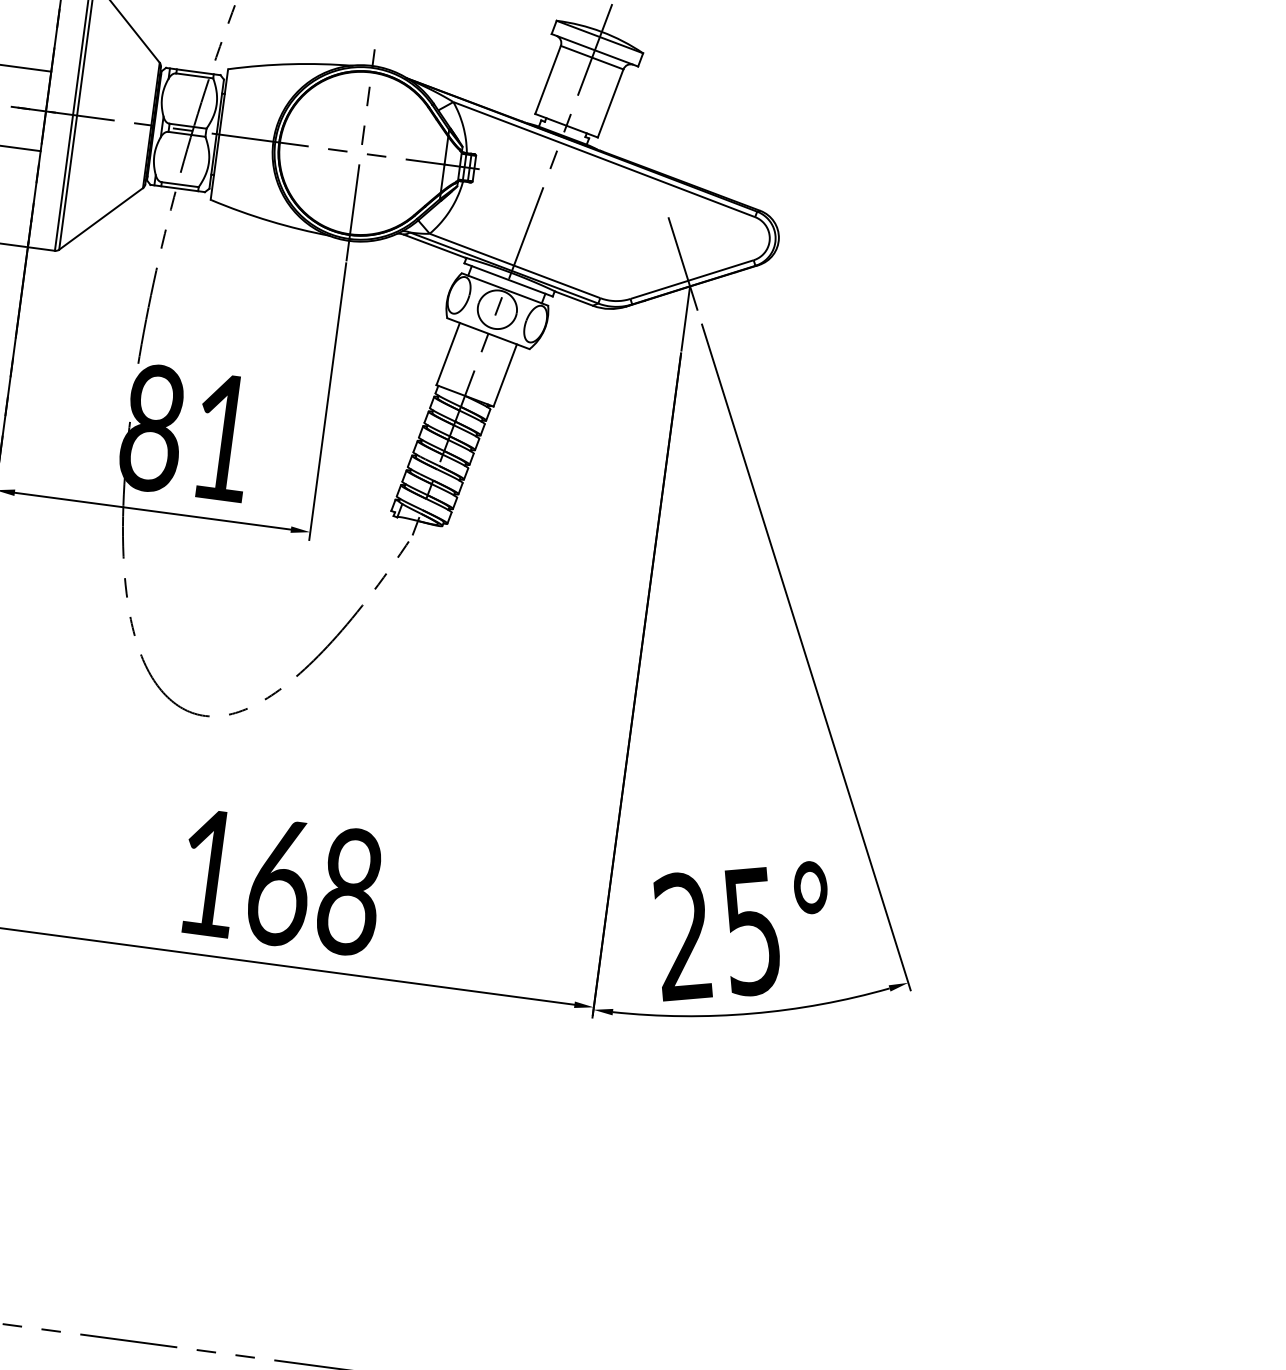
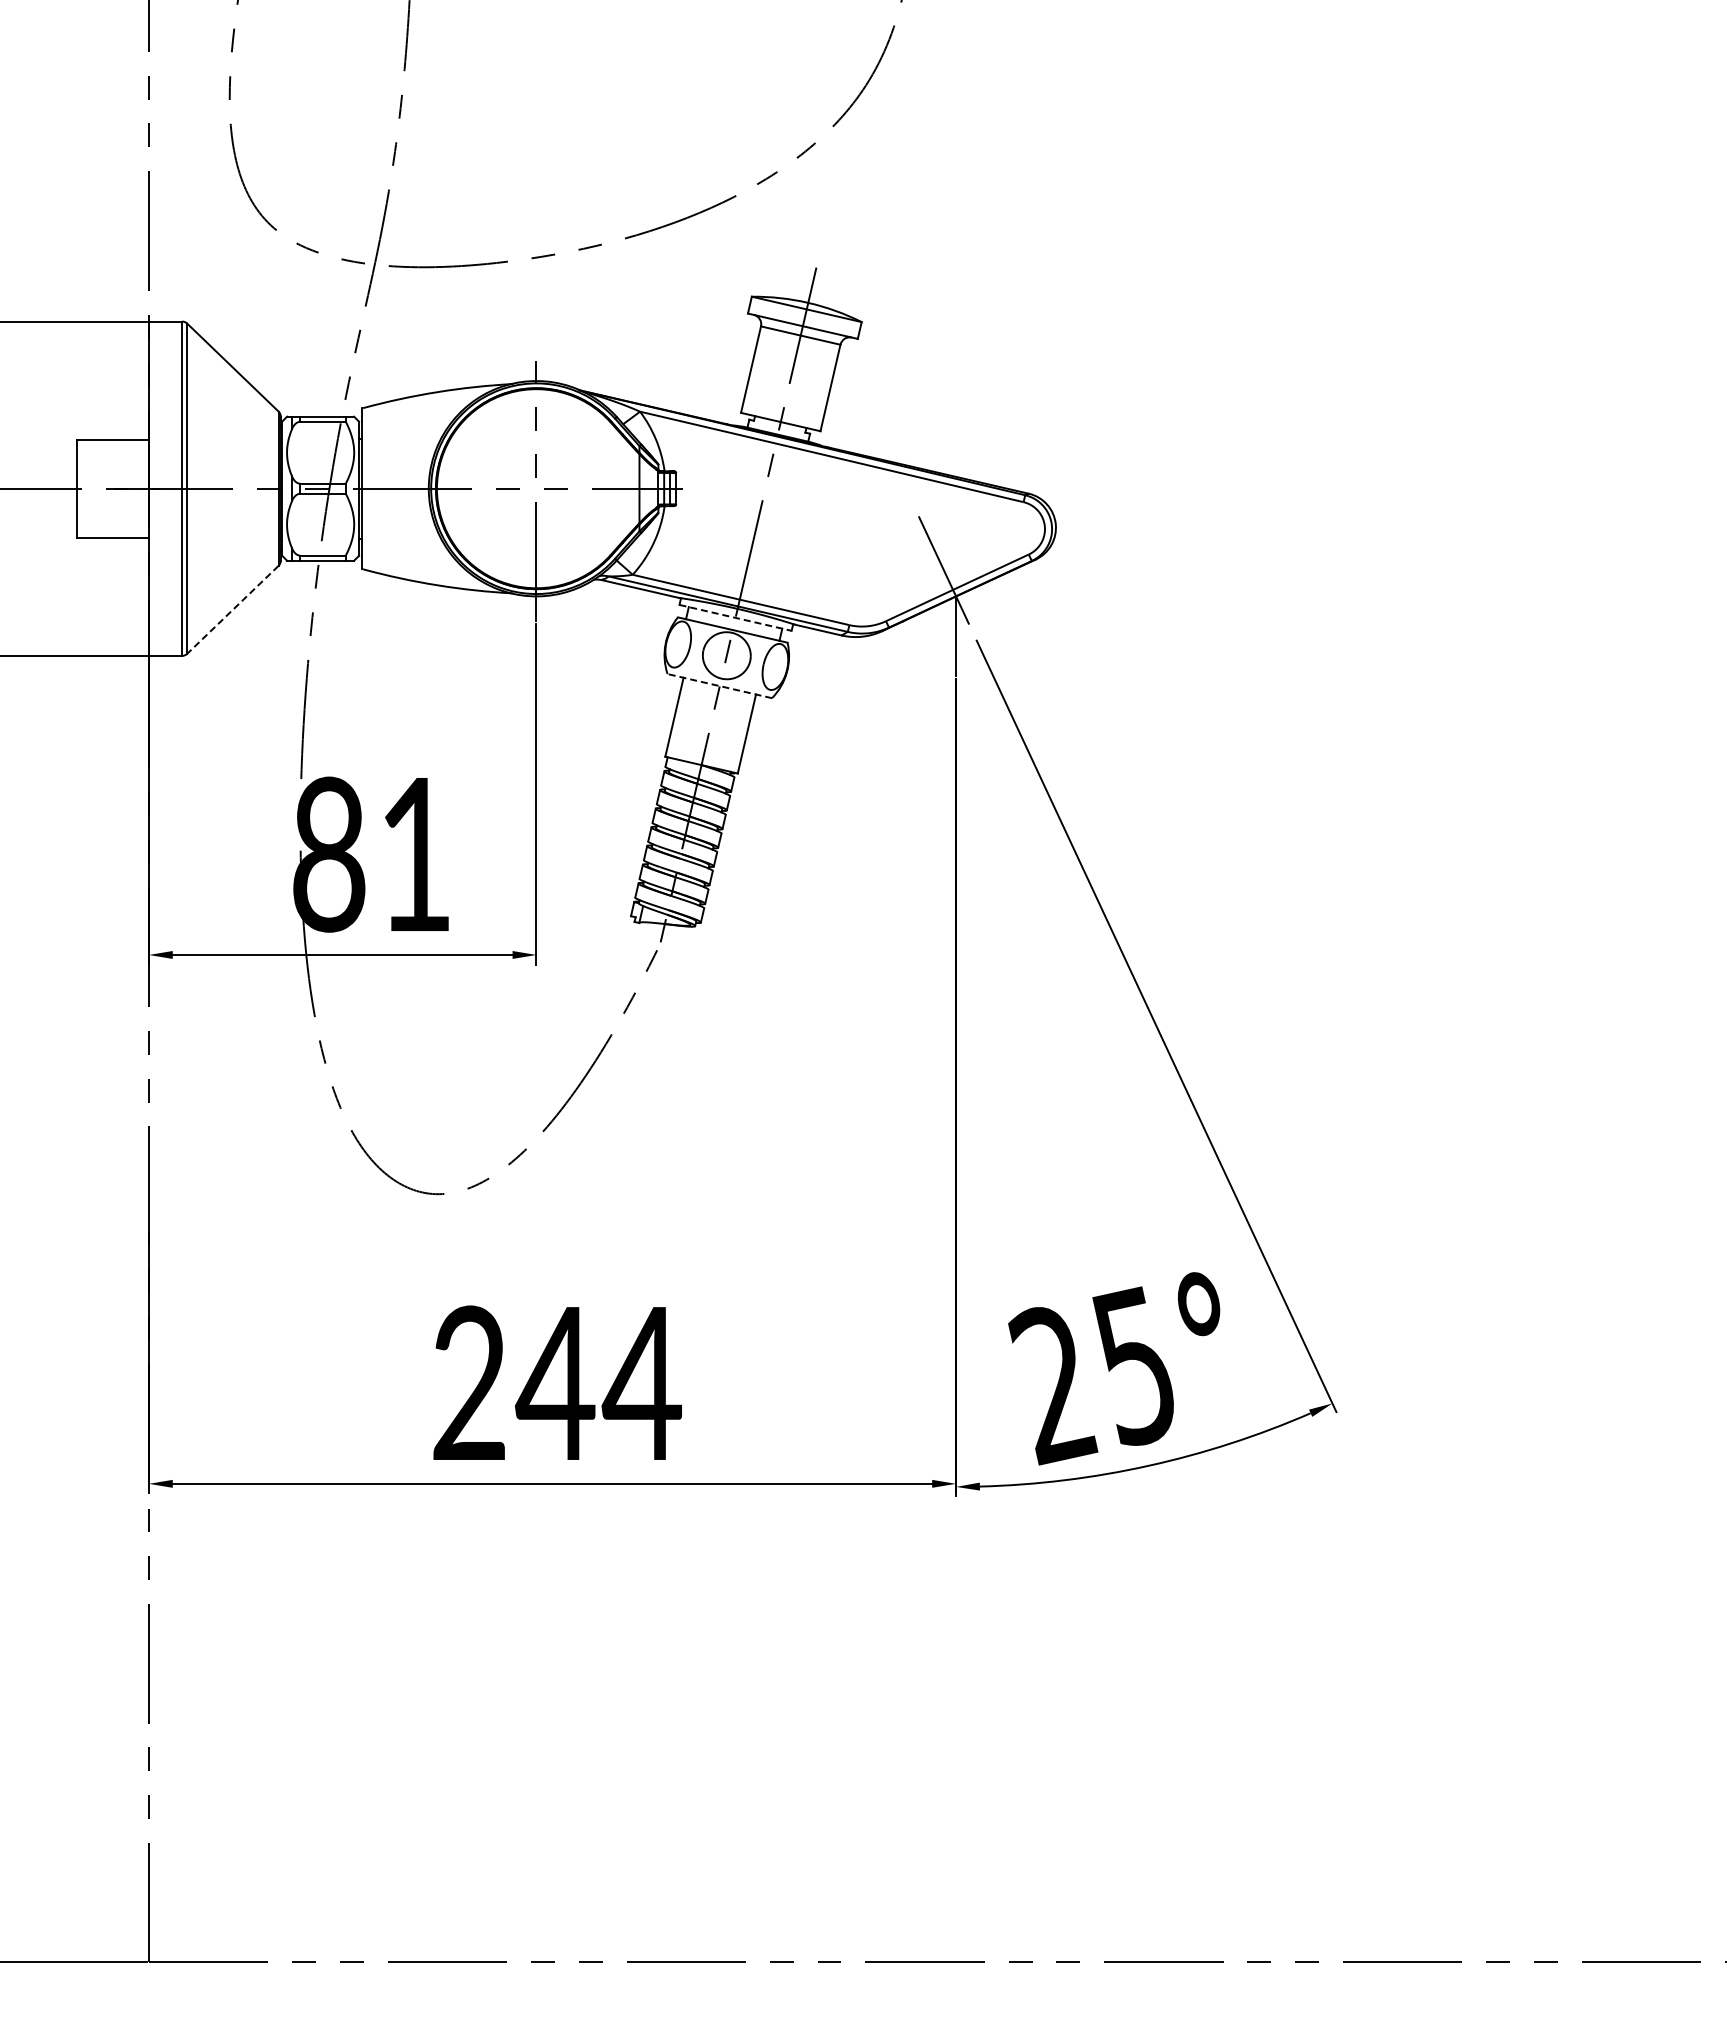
line: (100, 219) -> (232, 610), solid -> dashed
line: (508, 279) -> (735, 617), solid -> dashed
line: (488, 333) -> (719, 686), solid -> dashed
text: (280, 882) -> (557, 1383), 168 -> 244

